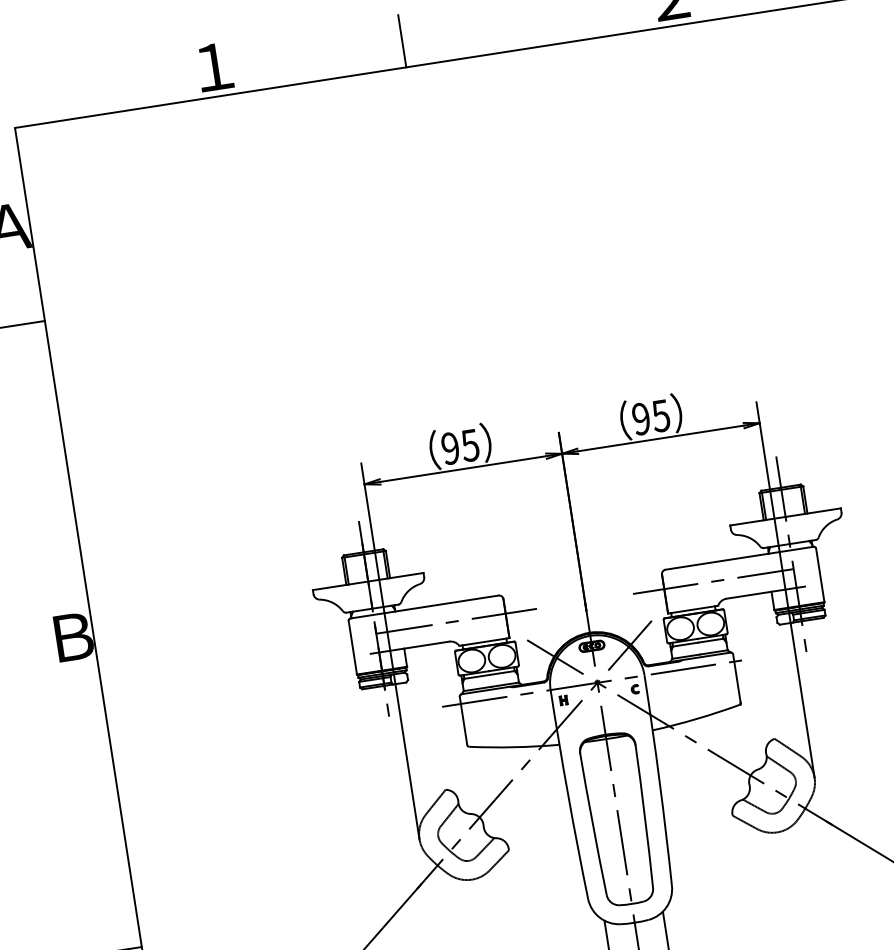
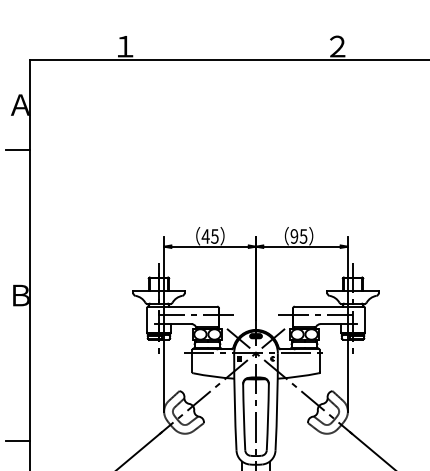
line: (402, 42) -> (212, 48), removed
text: (450, 448) -> (205, 236), 95 -> 45

